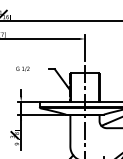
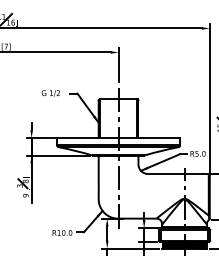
text: (22, 69) -> (50, 93), moved

